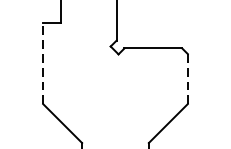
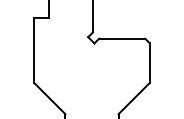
line: (43, 63) -> (34, 50), dashed -> solid
line: (187, 79) -> (149, 63), dashed -> solid

